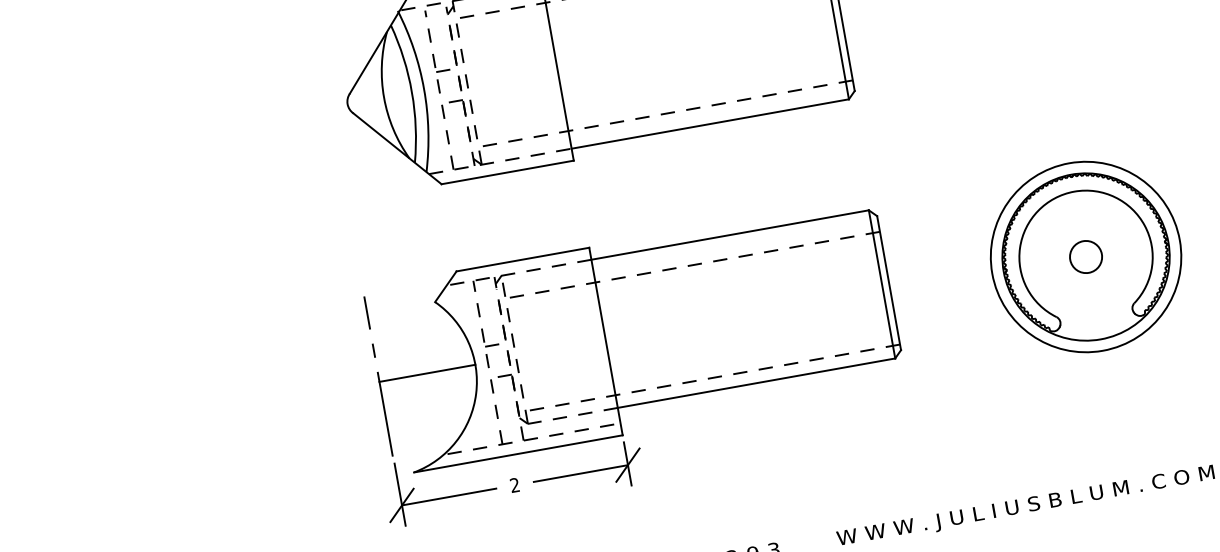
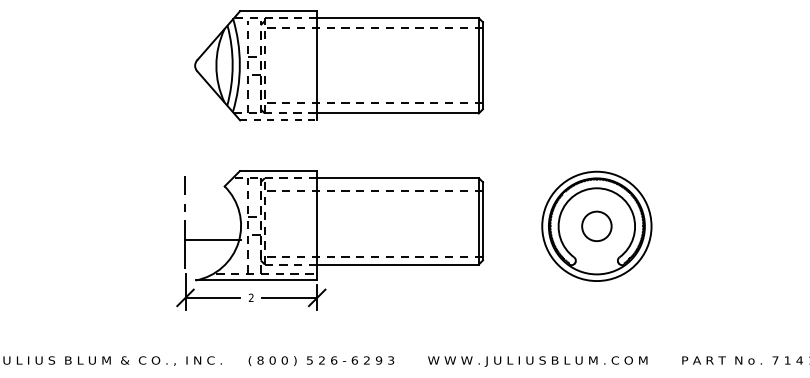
line: (507, 172) -> (278, 120), solid -> dashed
circle: (1085, 257) -> (596, 226), size x1.6
line: (427, 372) -> (213, 239), moved

